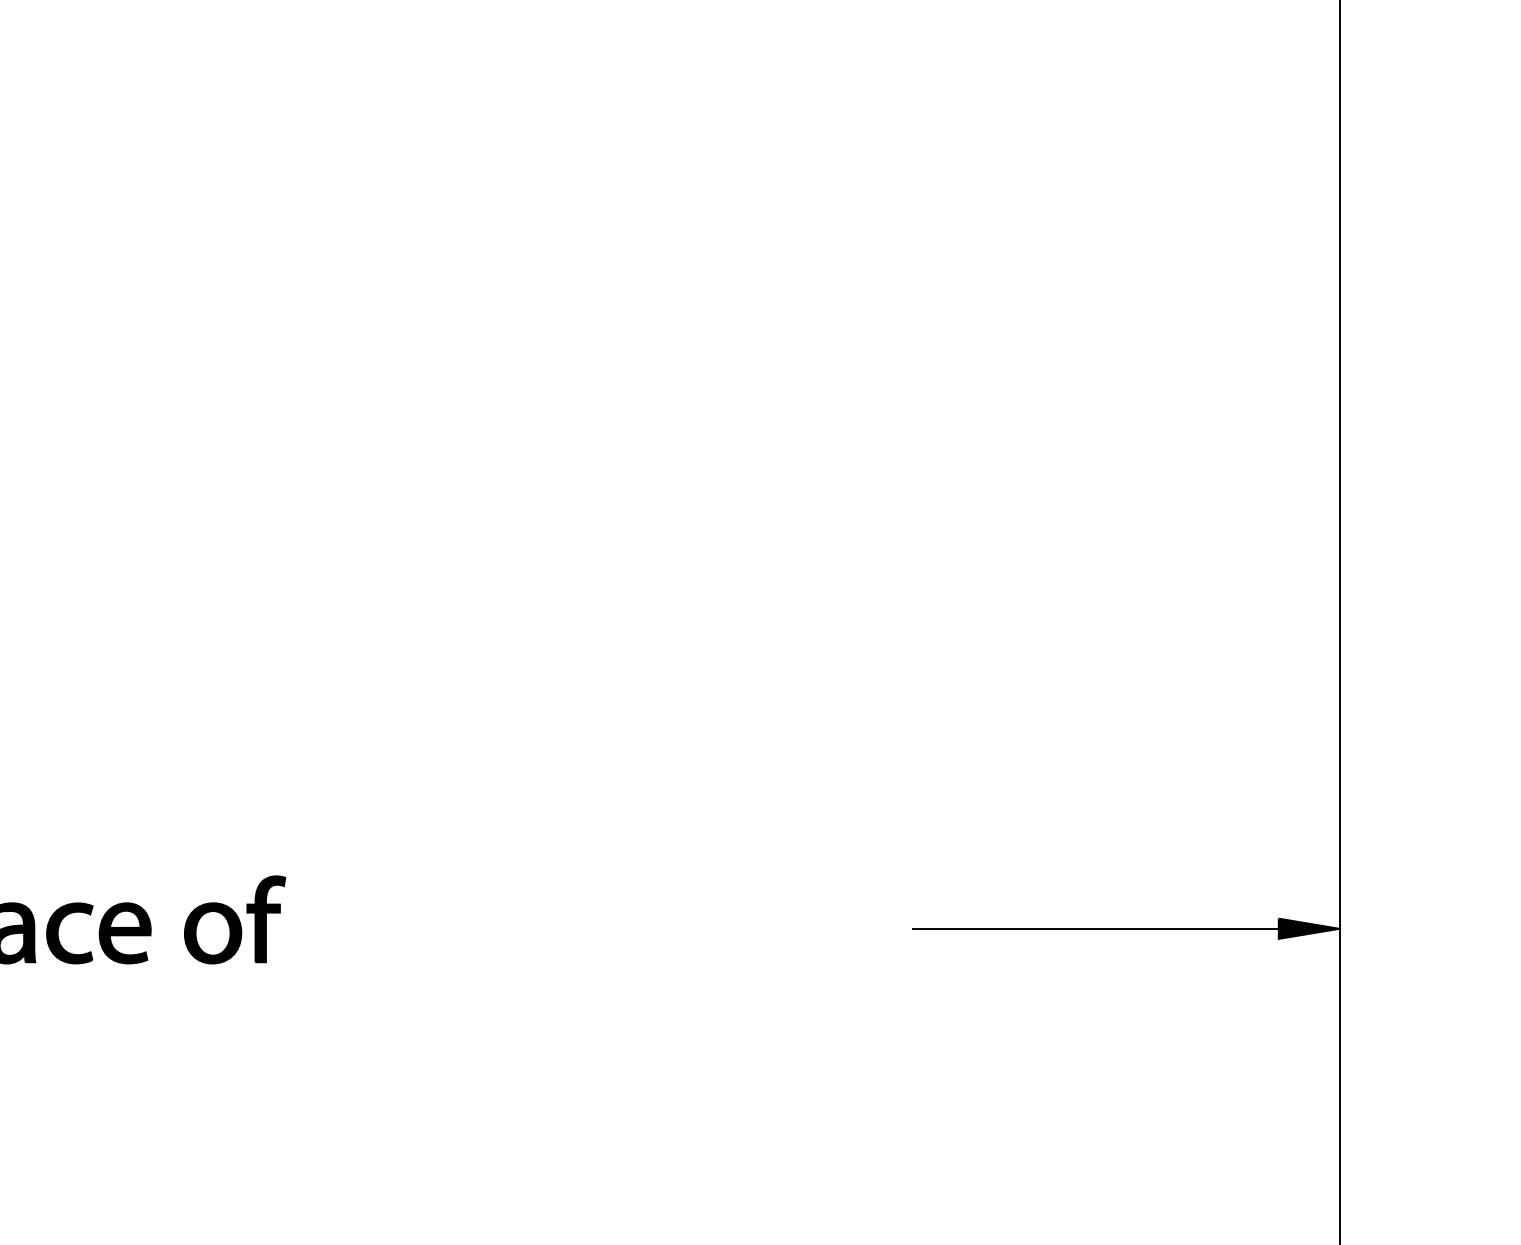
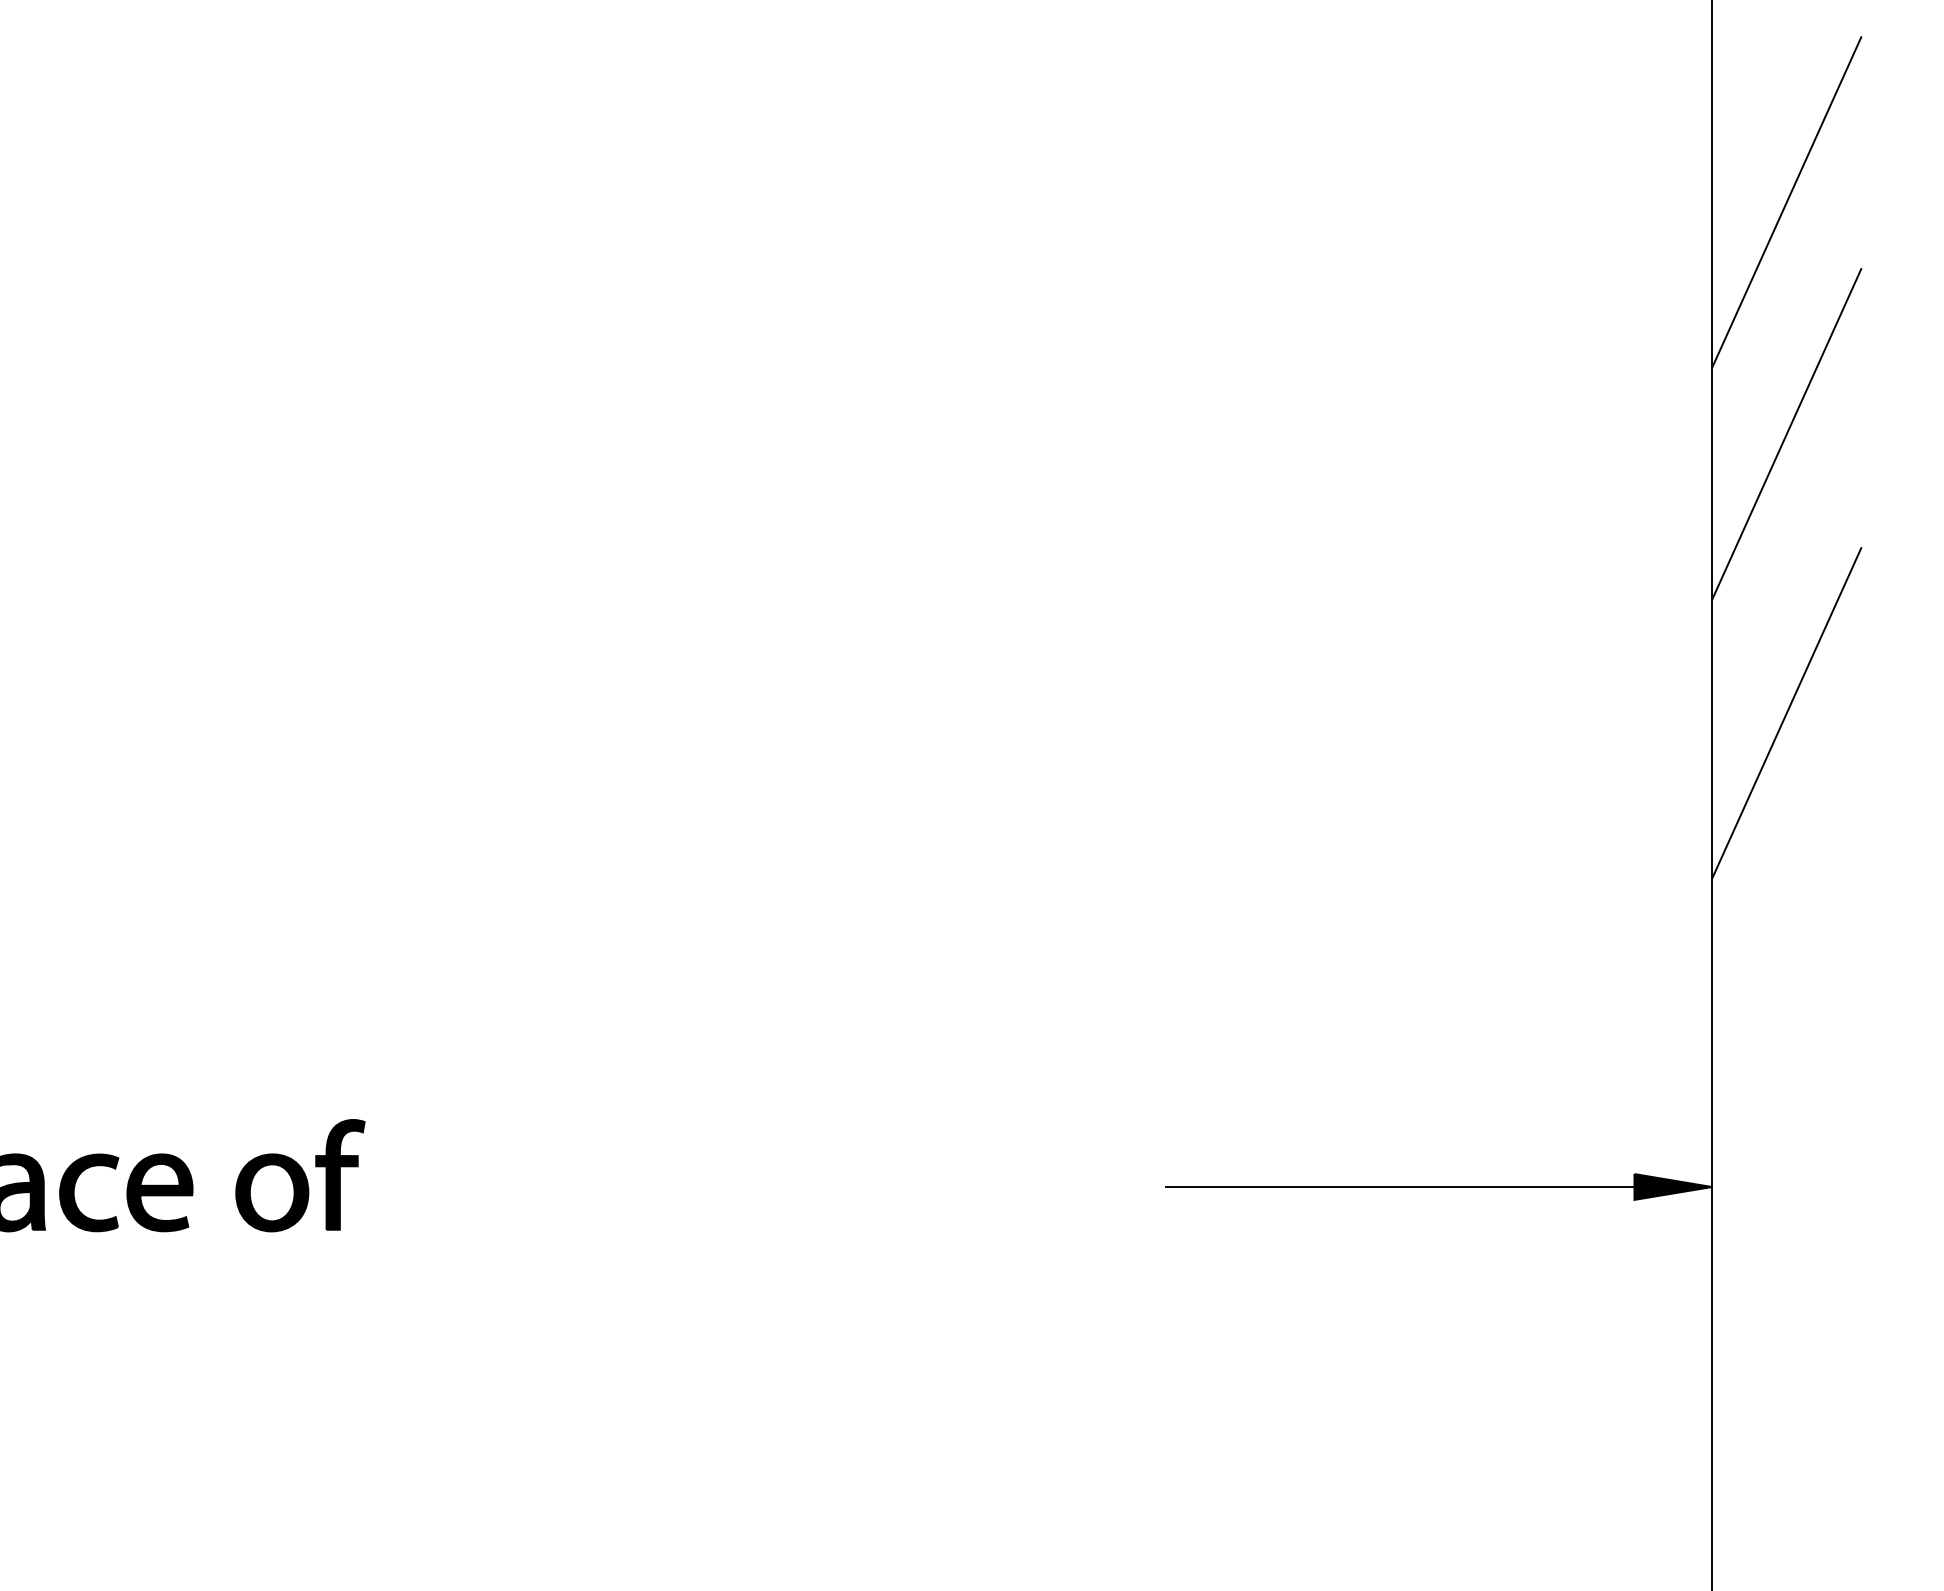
line: (1397, 158) -> (1786, 202), added
line: (1397, 339) -> (1786, 433), added
line: (1397, 557) -> (1786, 712), added

